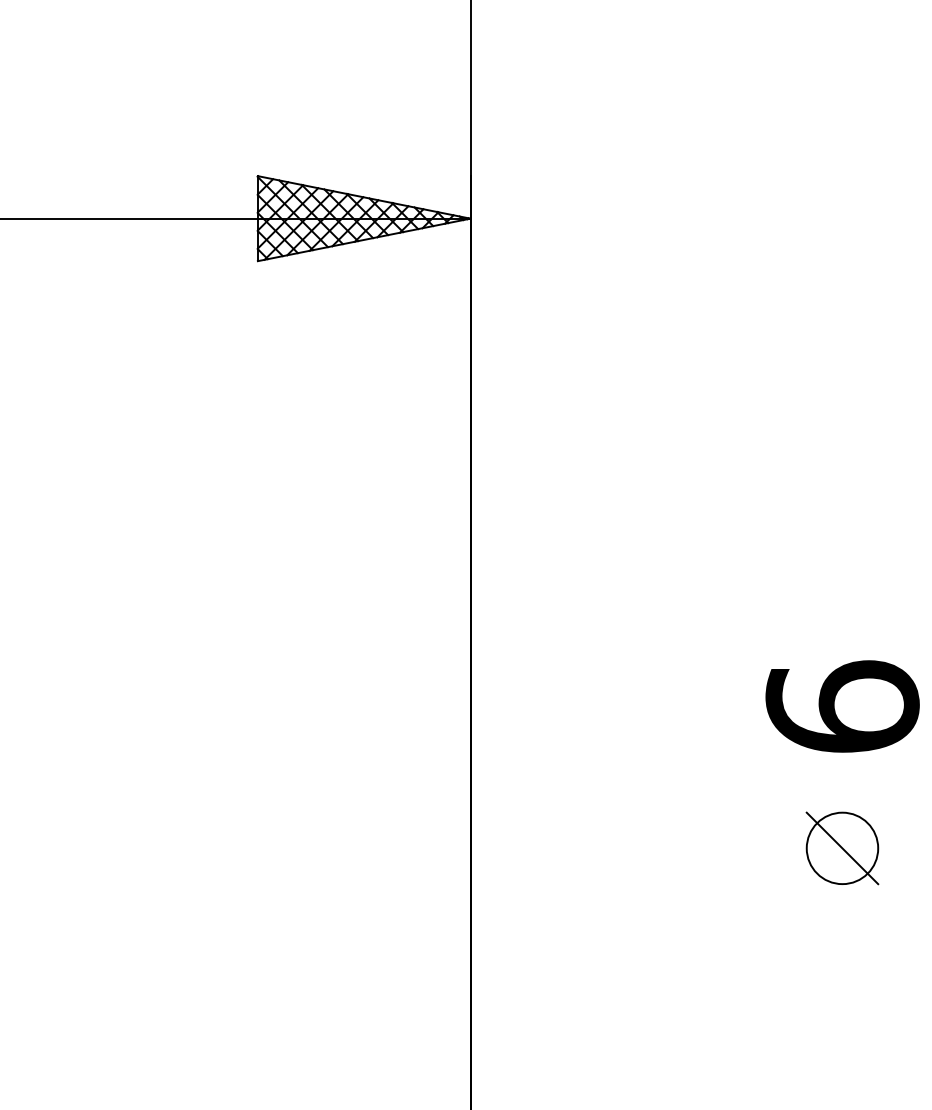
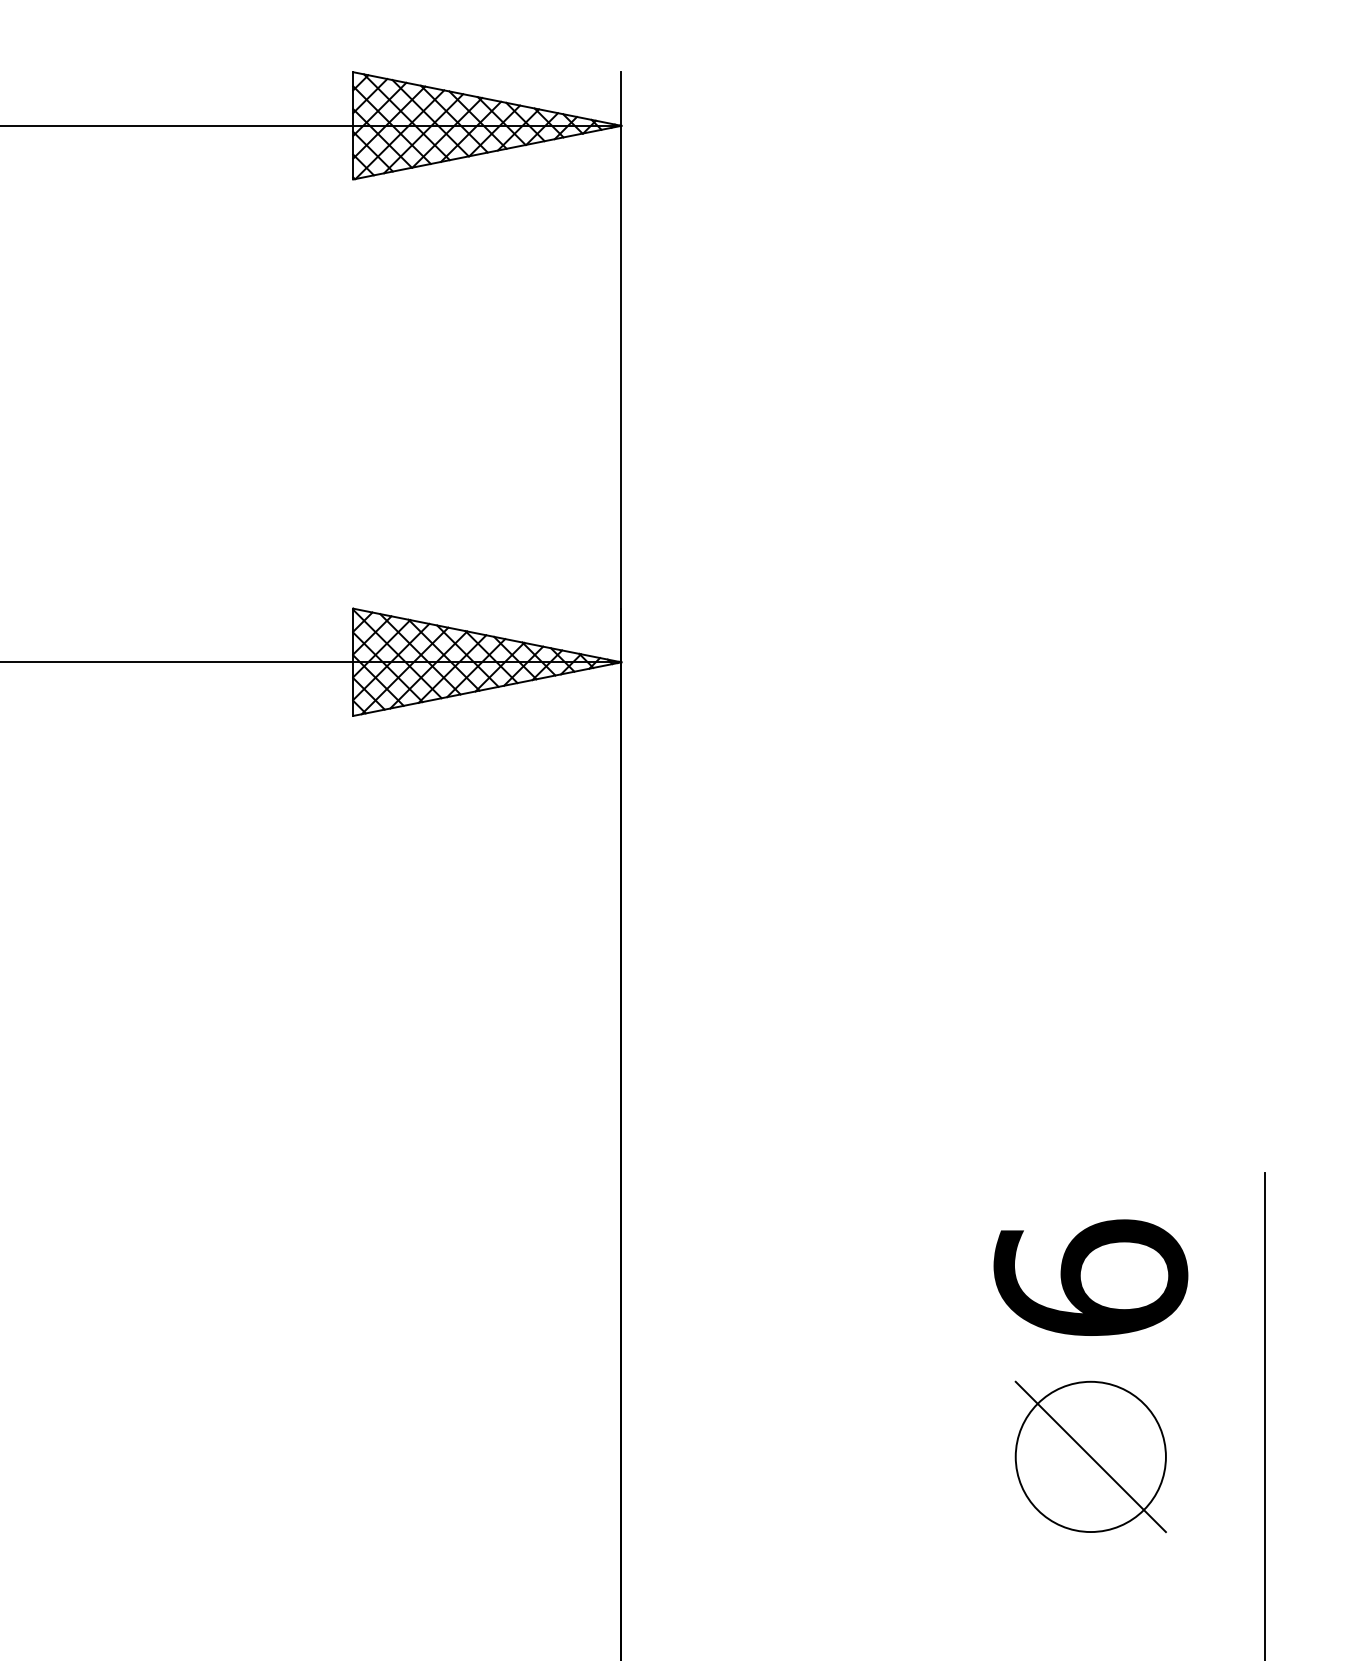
part: (842, 848) -> (1090, 1456), size x1.67

